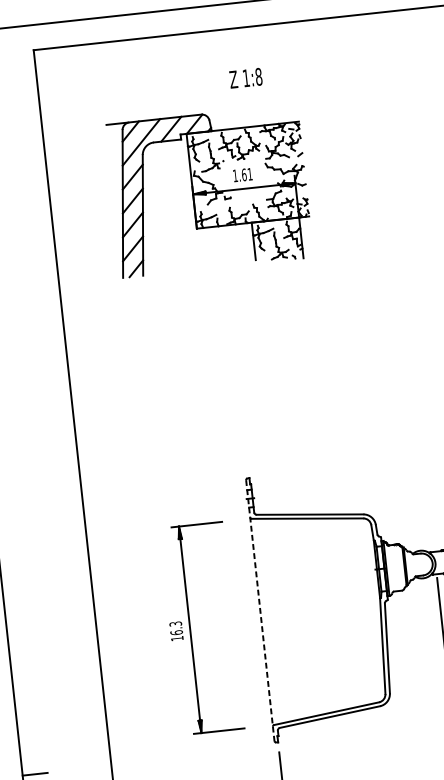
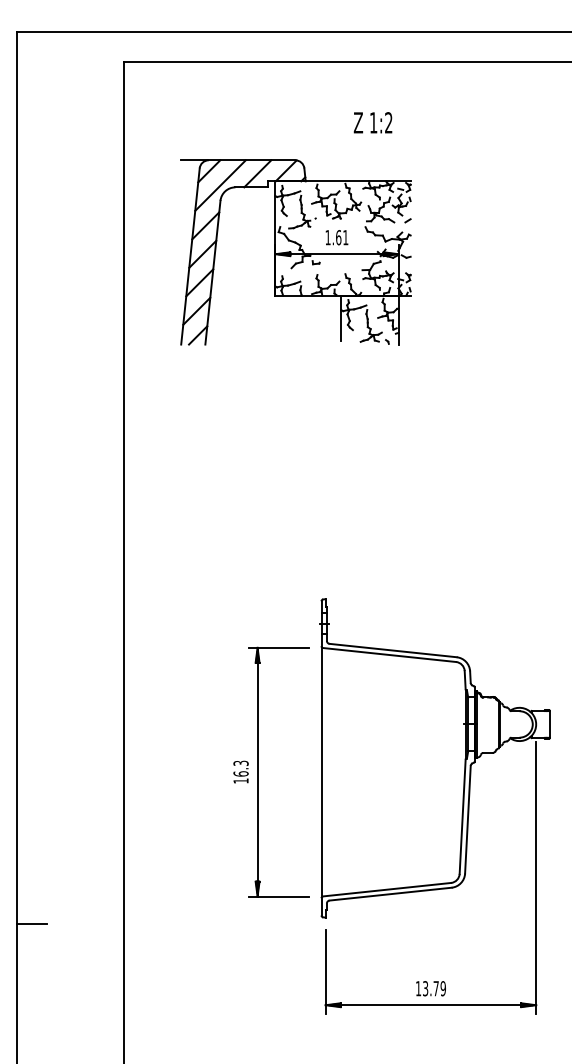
text: (258, 76) -> (388, 122), 1:8 -> 1:2
part: (209, 191) -> (295, 252), moved
line: (260, 610) -> (321, 758), dashed -> solid
part: (190, 629) -> (258, 771), moved

